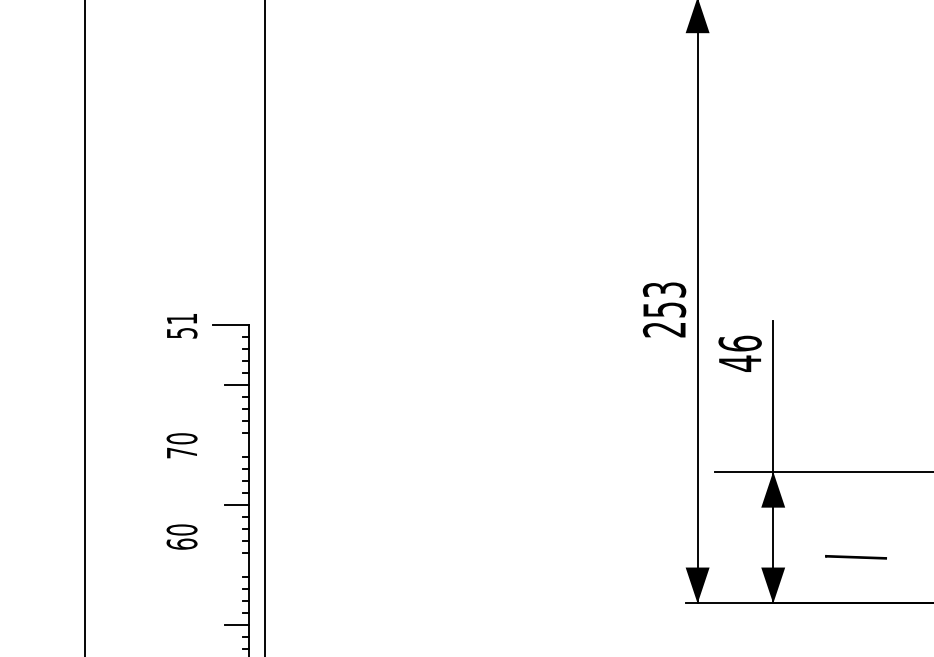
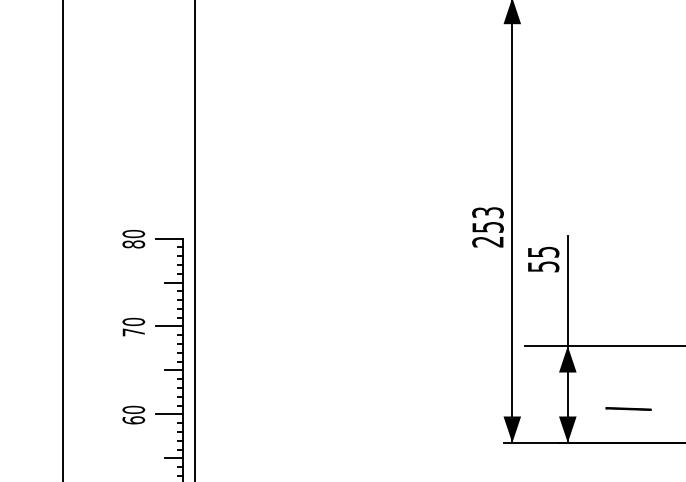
text: (181, 326) -> (133, 239), 51 -> 80
text: (740, 353) -> (543, 259), 46 -> 55
line: (230, 444) -> (169, 326), added
text: (181, 536) -> (133, 414), moved
line: (230, 564) -> (169, 414), added

